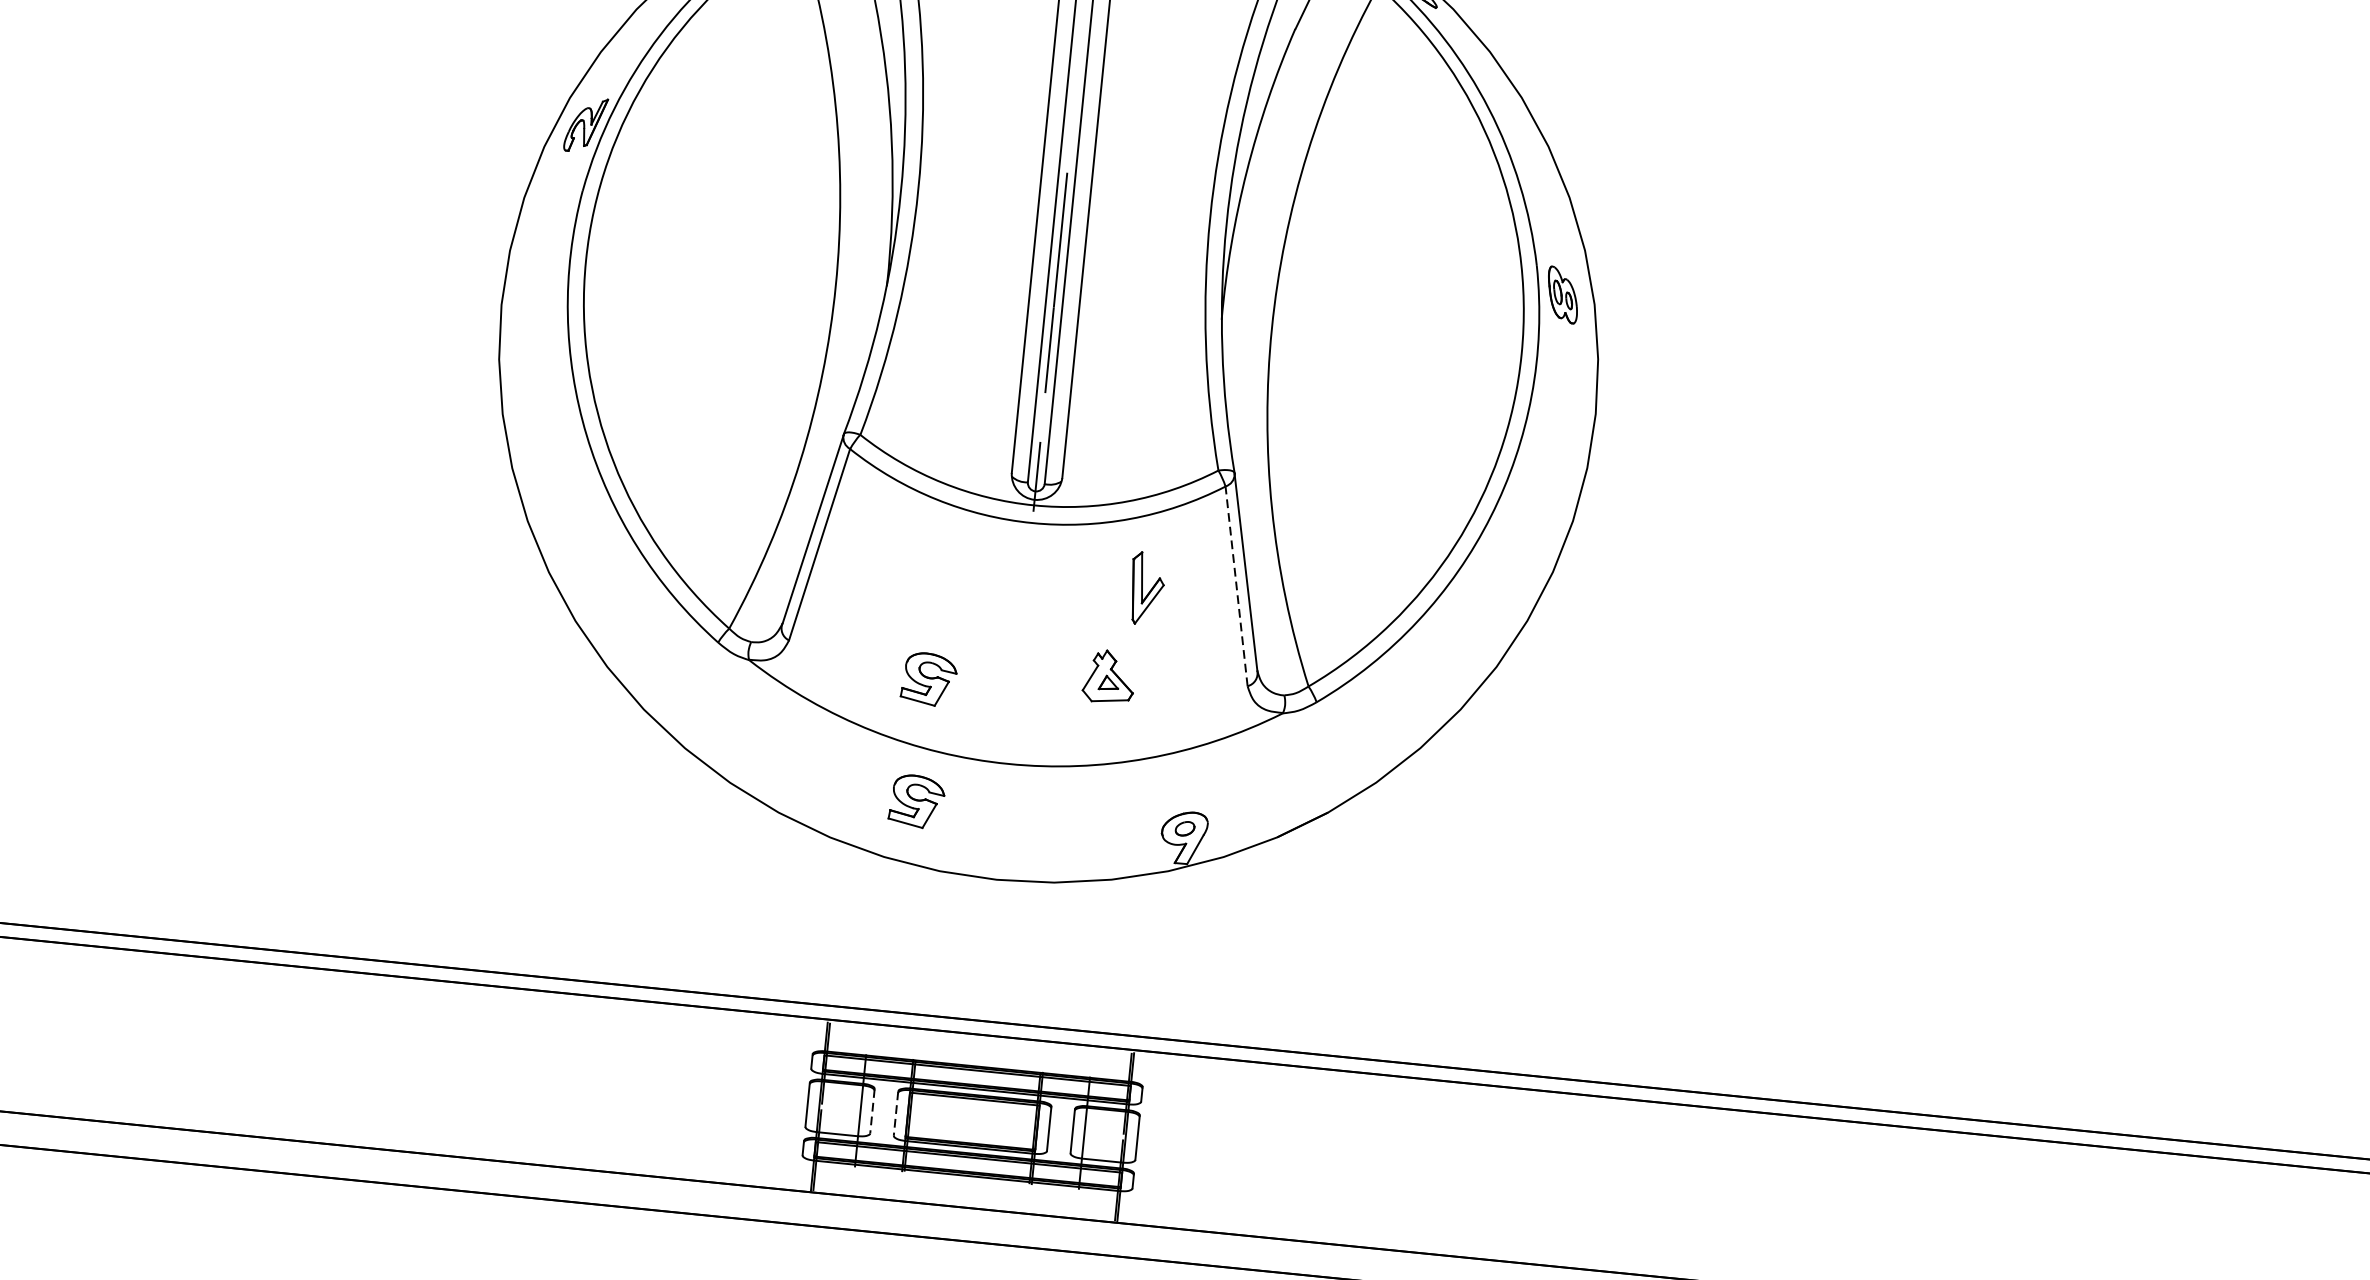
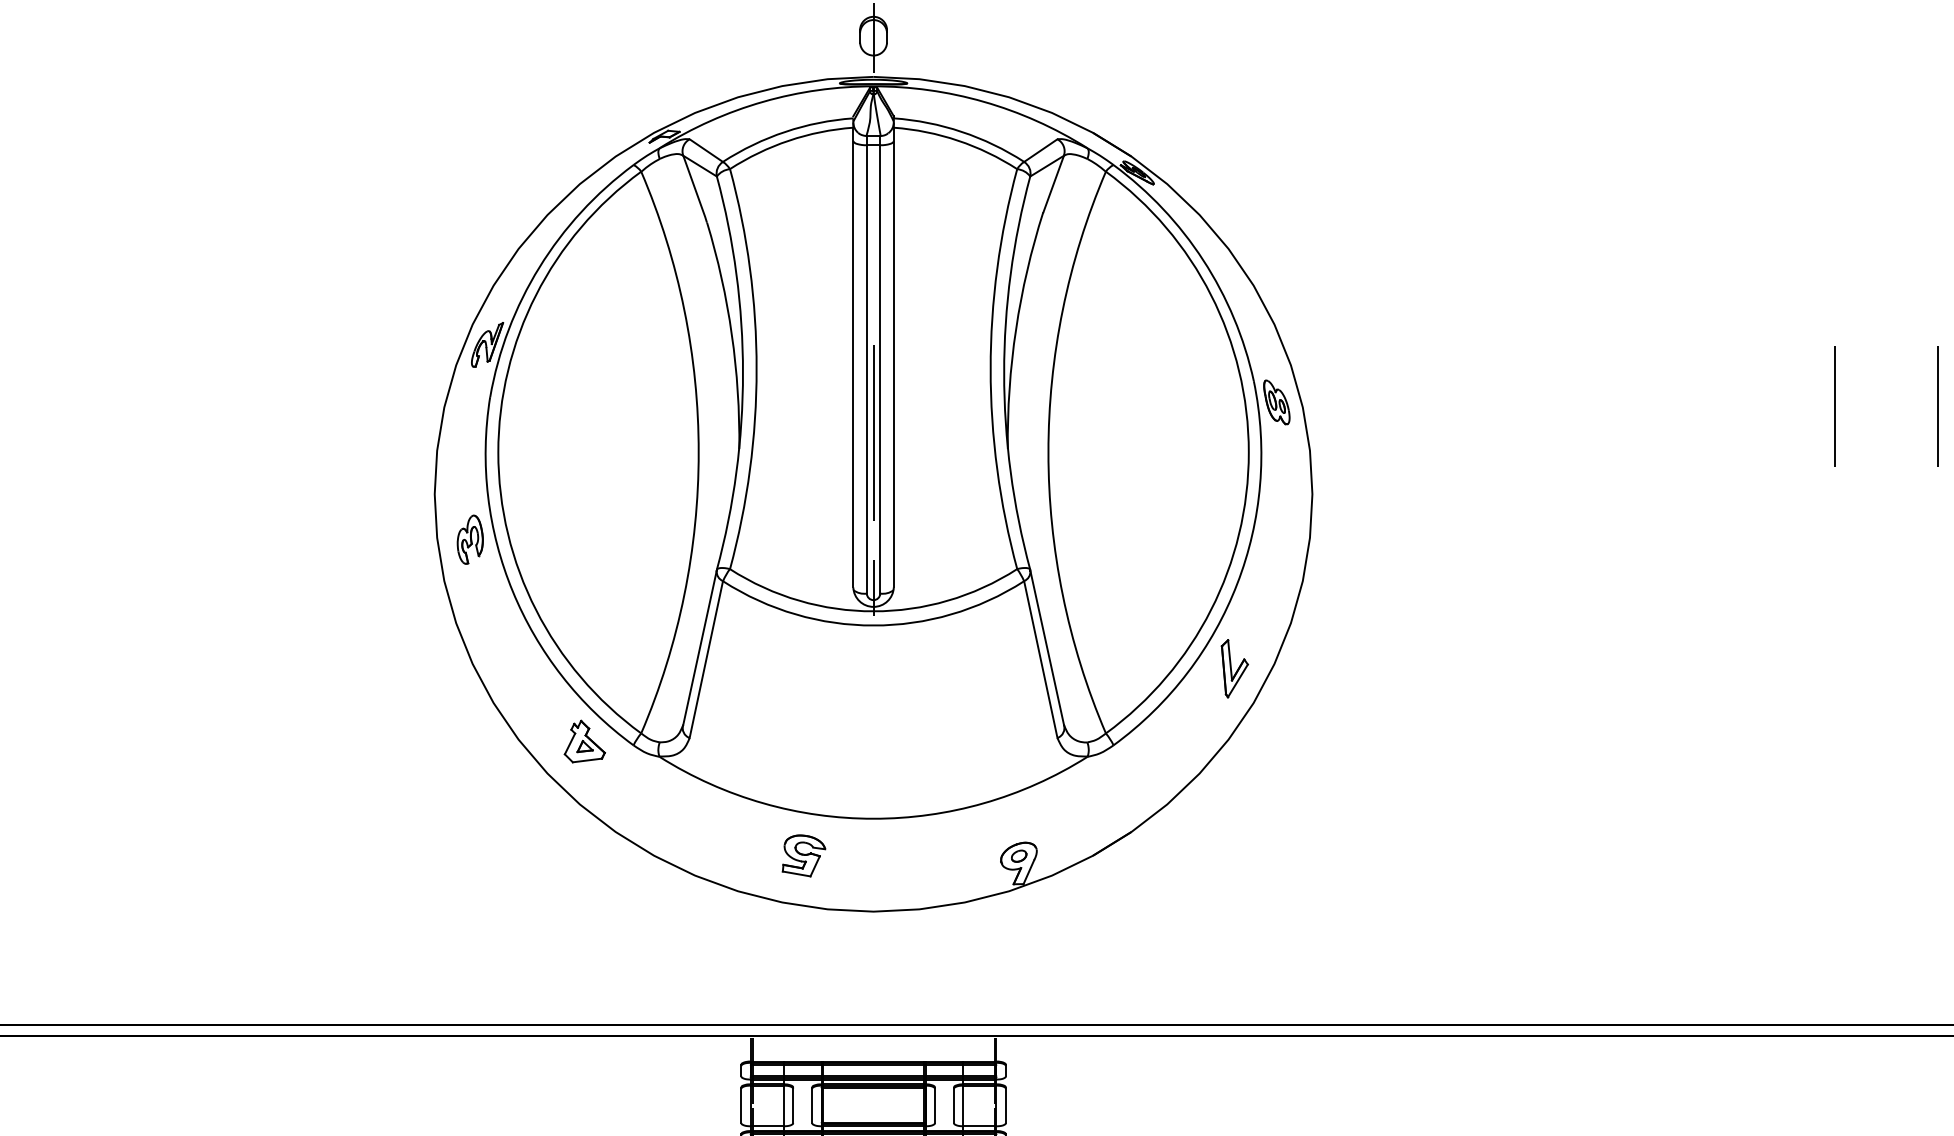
part: (539, 365) -> (469, 539), added
line: (2257, 369) -> (1834, 406), added
line: (1236, 586) -> (1040, 659), dashed -> solid
part: (1146, 588) -> (1234, 668), moved
part: (1108, 676) -> (584, 741), moved
part: (928, 678) -> (803, 757), removed
line: (872, 1111) -> (793, 1105), dashed -> solid
line: (896, 1113) -> (812, 1105), dashed -> solid

